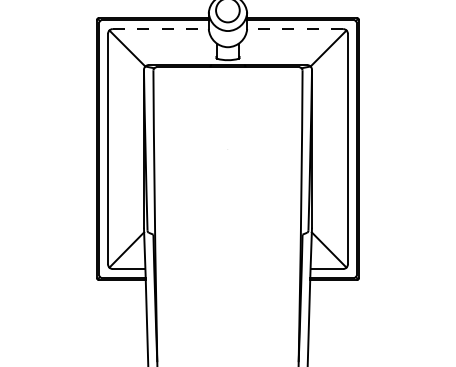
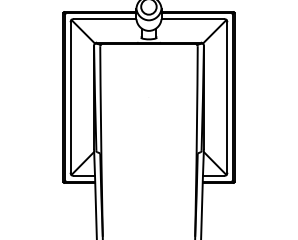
line: (161, 29) -> (105, 19), dashed -> solid
line: (294, 29) -> (192, 19), dashed -> solid

